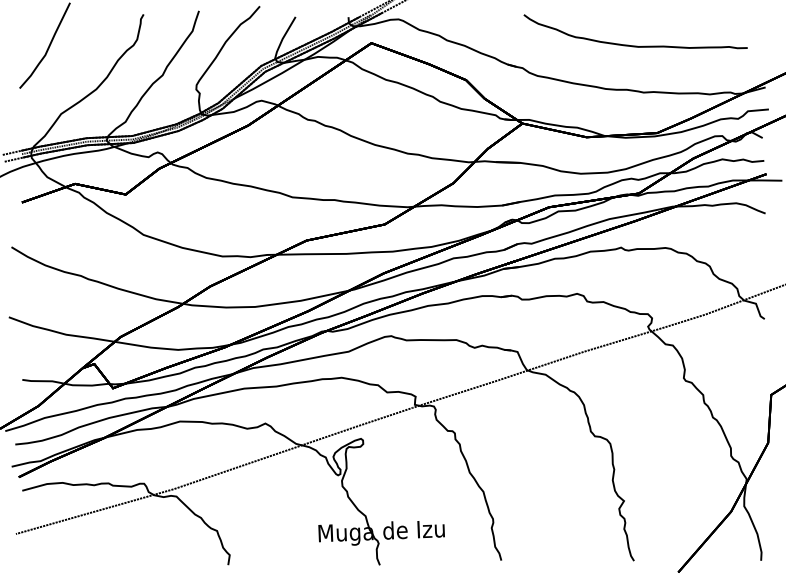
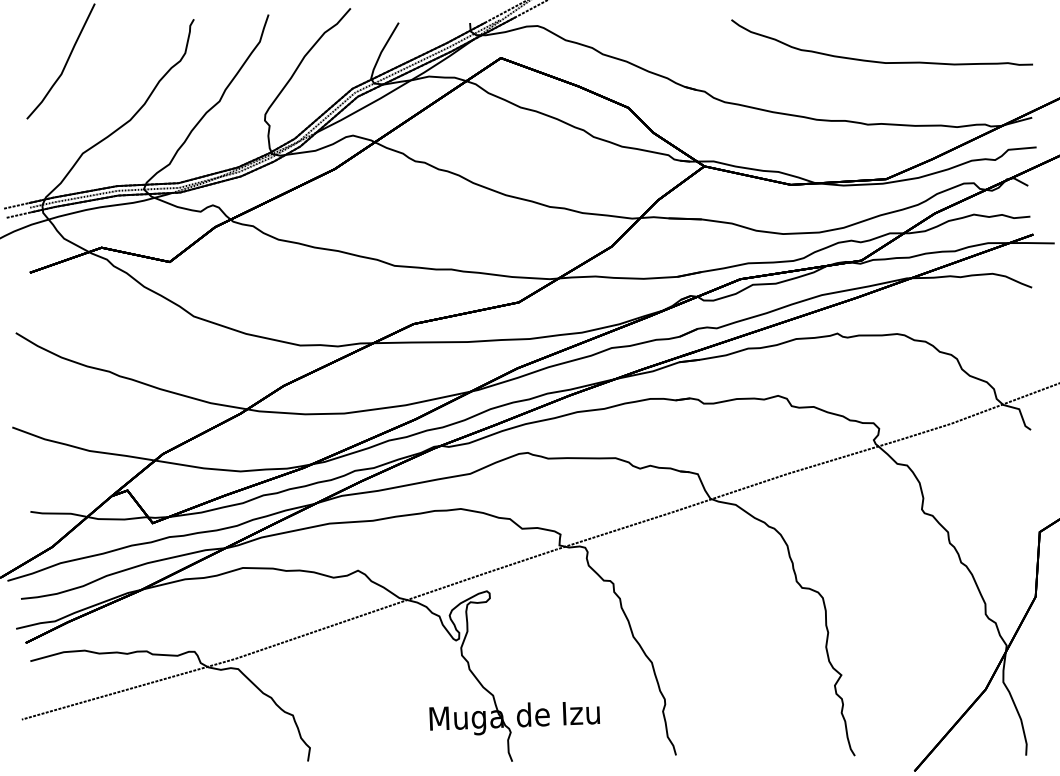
curve: (635, 45) -> (881, 61), moved

